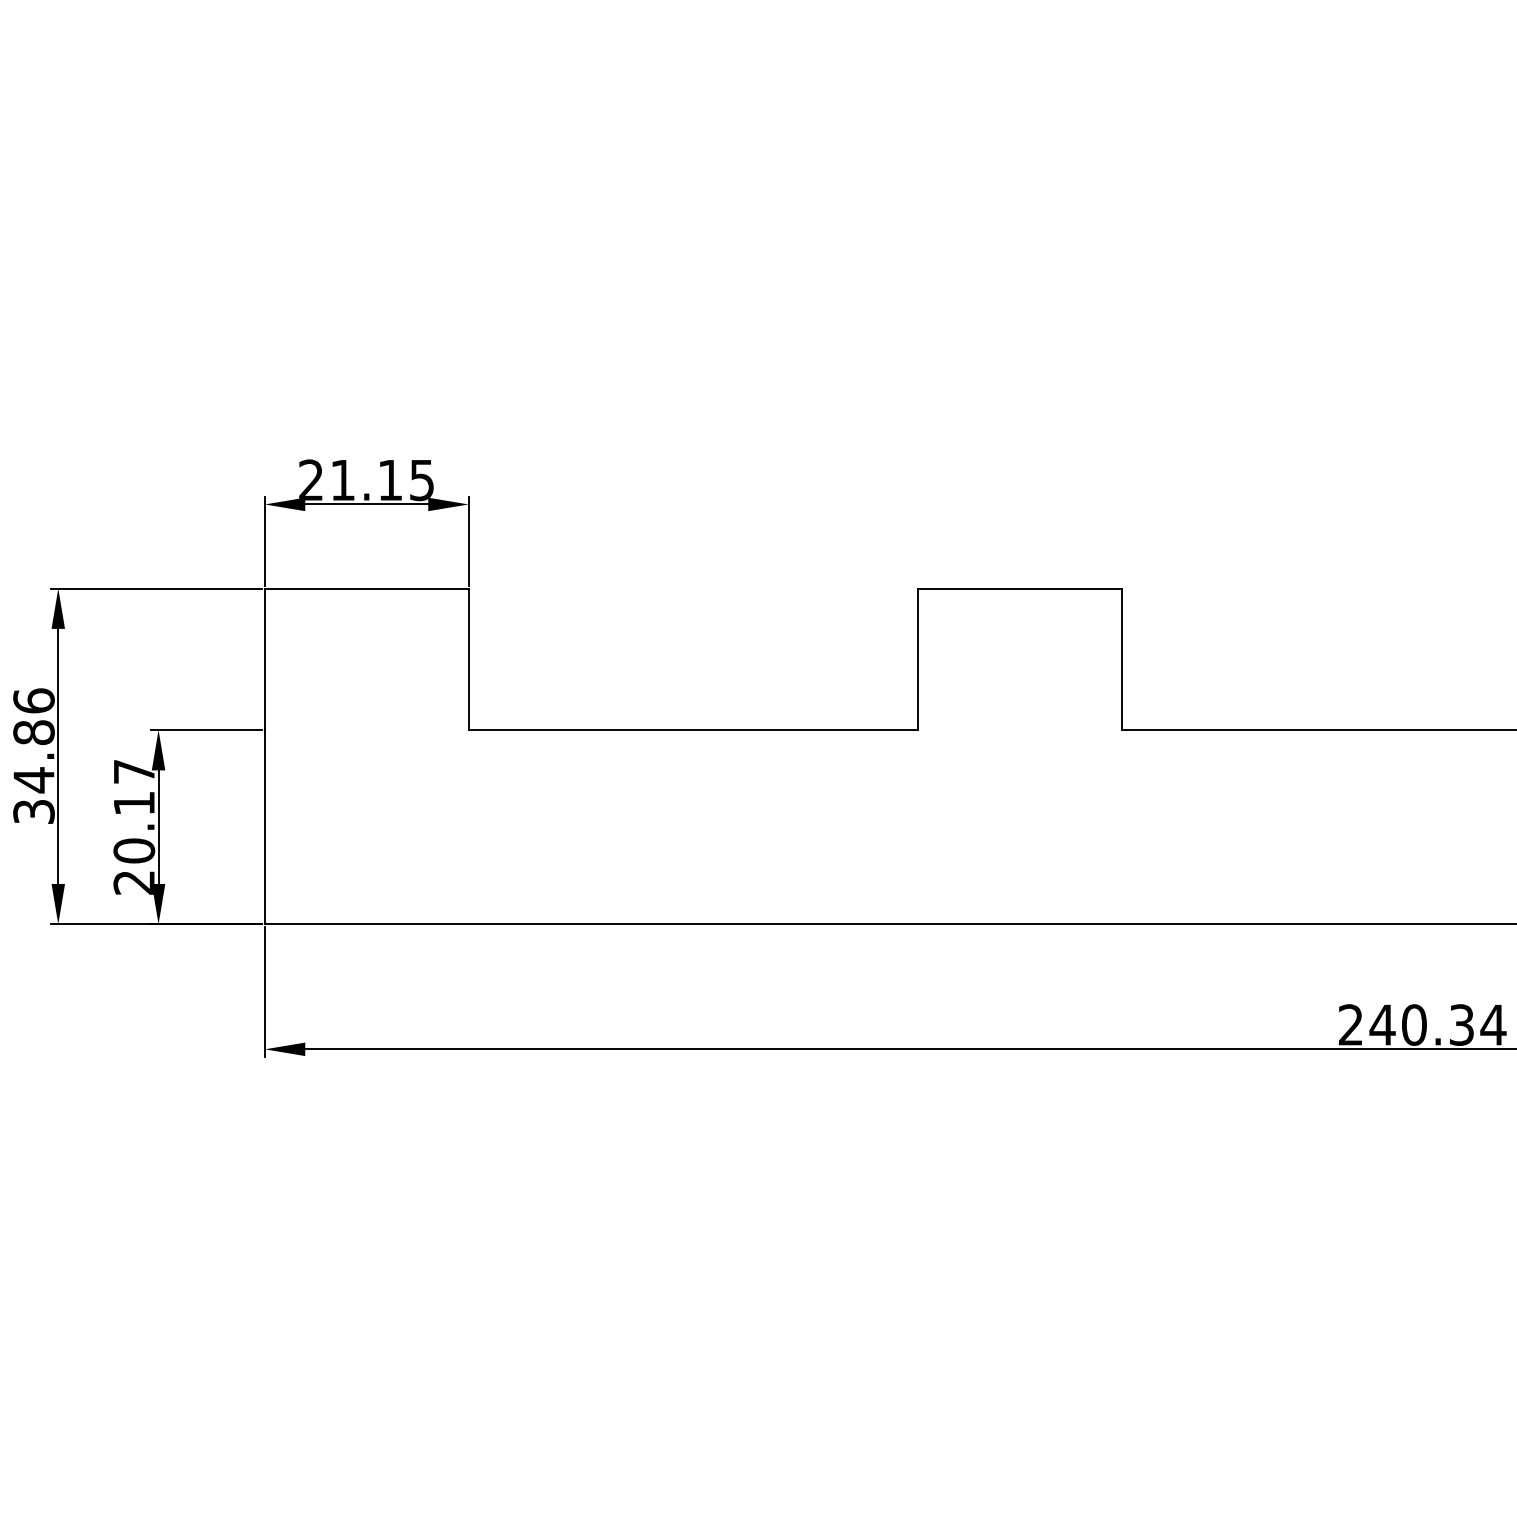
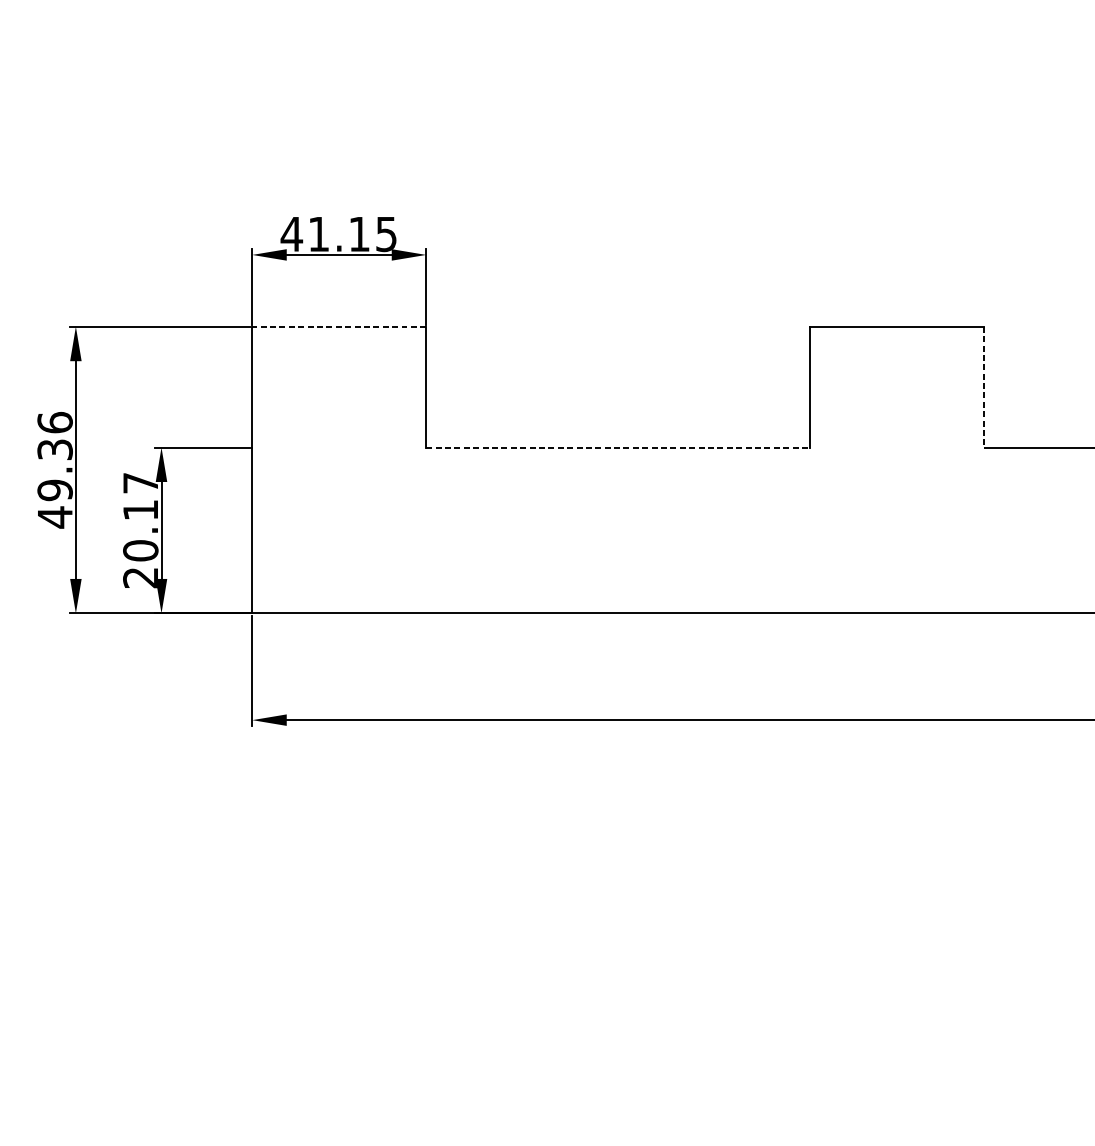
text: (311, 479) -> (292, 233), 21.15 -> 41.15
line: (366, 588) -> (339, 326), solid -> dashed
line: (1122, 659) -> (984, 387), solid -> dashed
line: (693, 730) -> (618, 447), solid -> dashed
text: (33, 772) -> (54, 483), 34.86 -> 49.36

